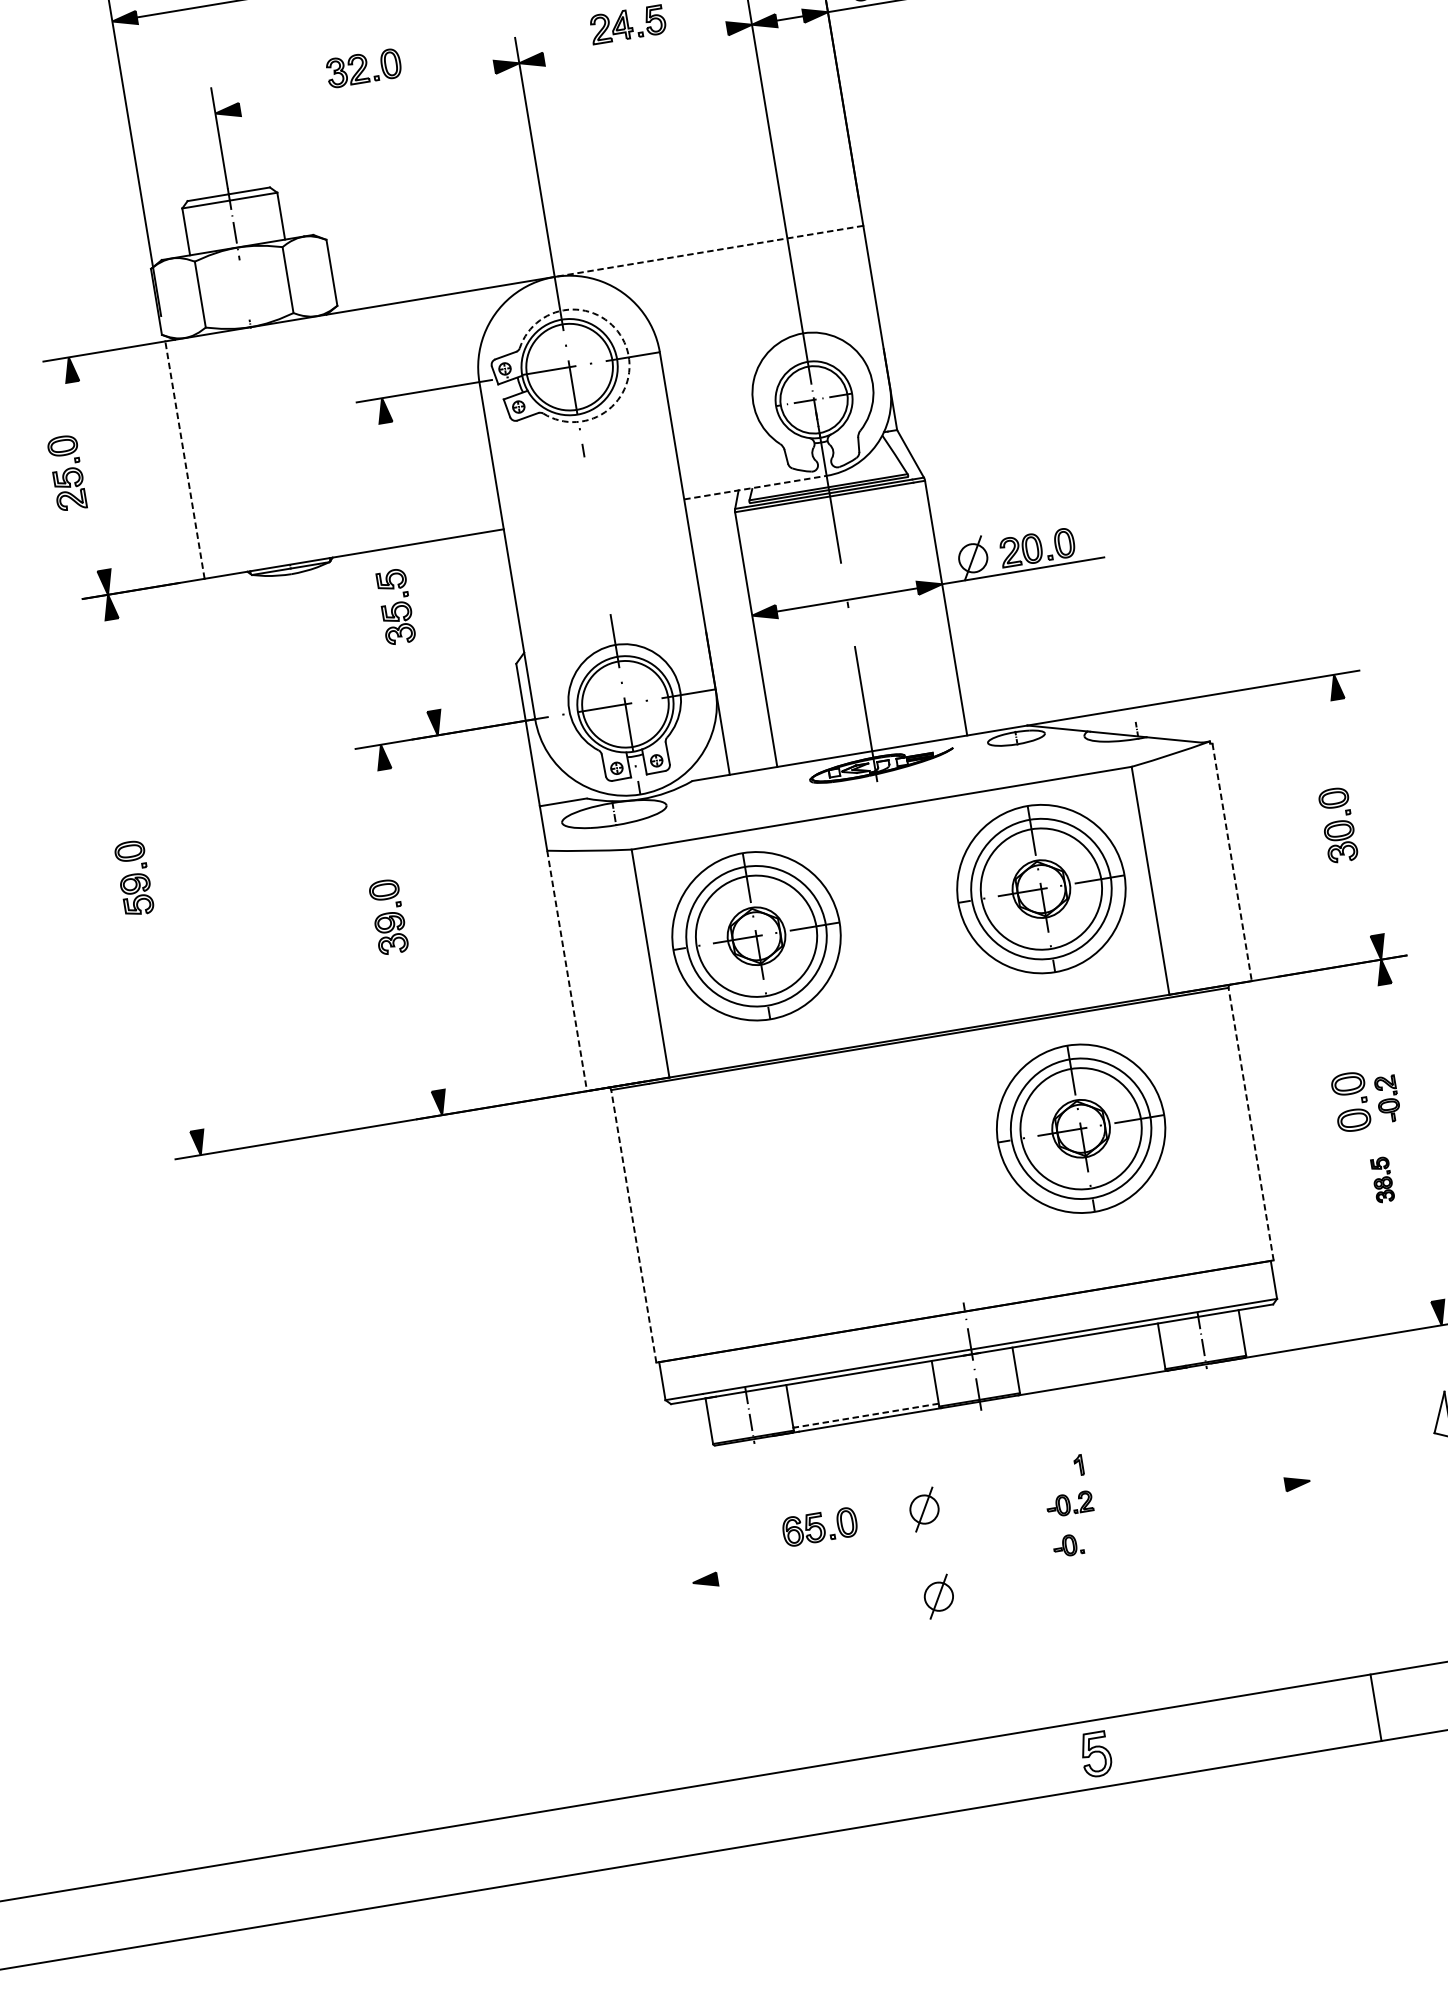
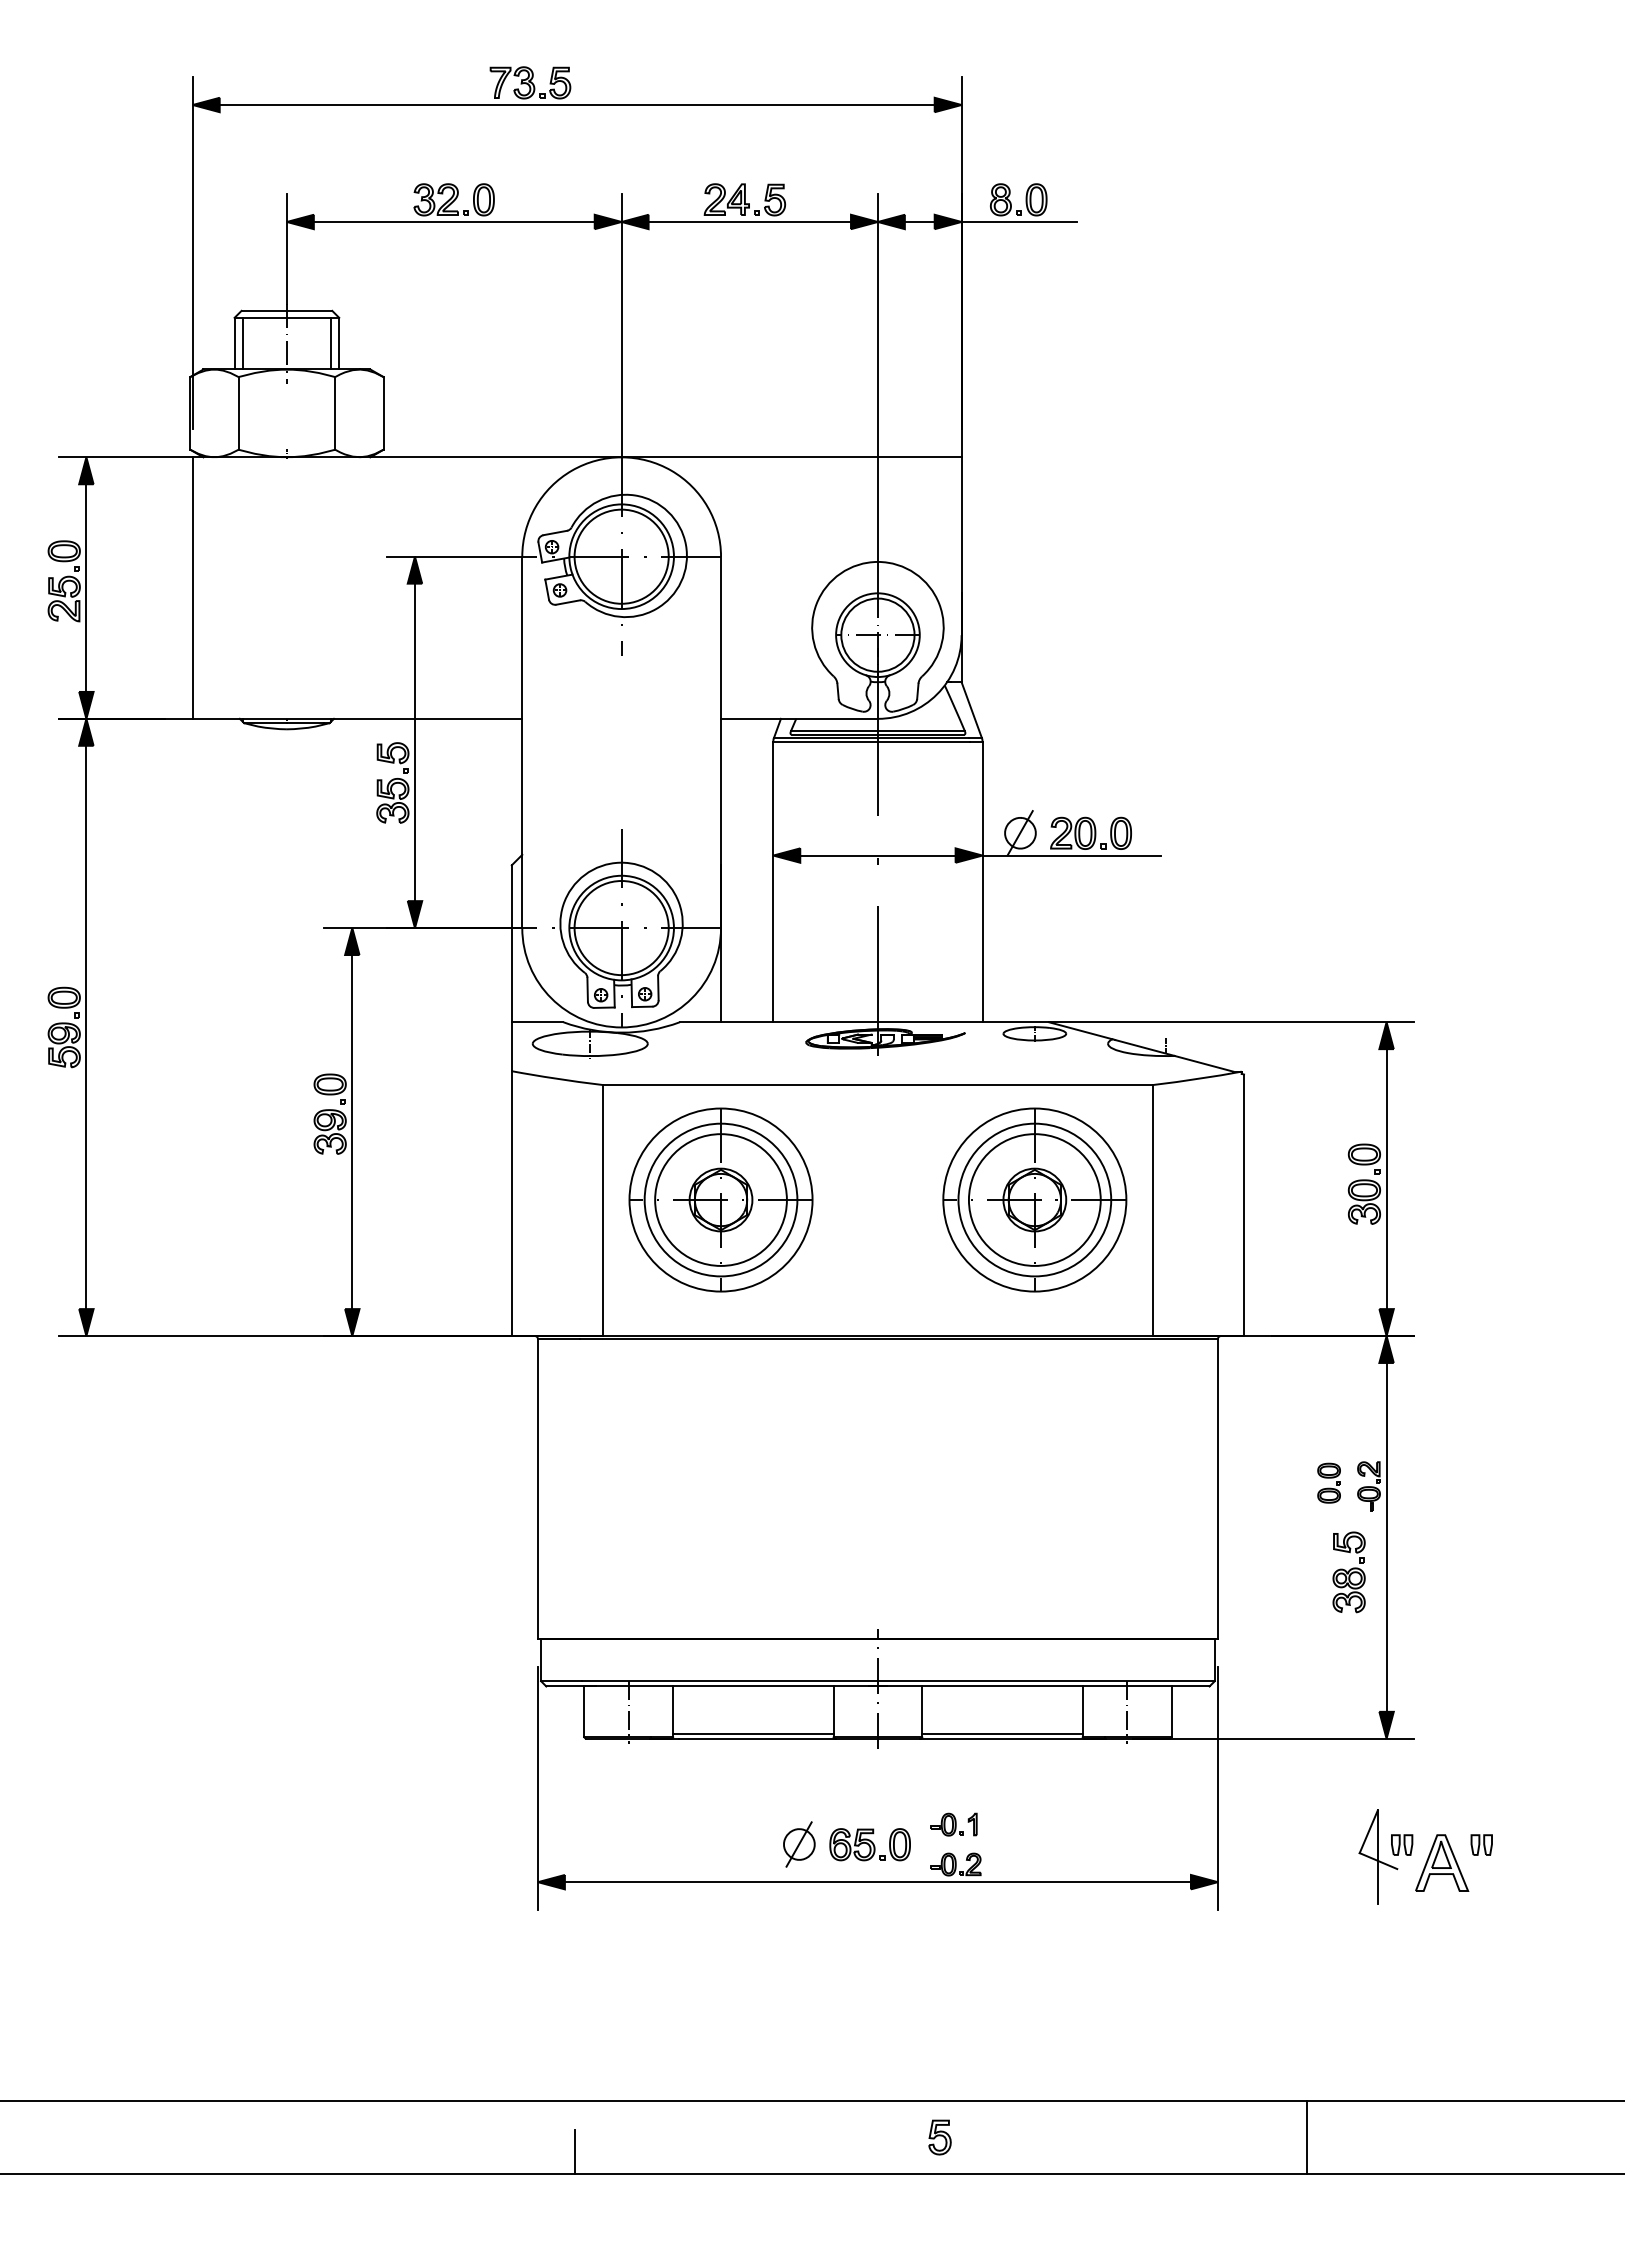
line: (635, 43) -> (749, 221), added
line: (366, 88) -> (453, 221), added
line: (273, 217) -> (330, 343), added
line: (194, 230) -> (243, 343), added
line: (708, 251) -> (791, 457), dashed -> solid
arc: (625, 346) -> (685, 544), dashed -> solid
line: (184, 460) -> (192, 588), dashed -> solid
line: (88, 475) -> (86, 587), added
line: (755, 487) -> (799, 718), dashed -> solid
line: (409, 566) -> (414, 742), added
line: (1357, 817) -> (1386, 1179), added
line: (1232, 862) -> (1244, 1205), dashed -> solid
line: (154, 874) -> (86, 1027), added
line: (411, 930) -> (352, 1132), added
line: (566, 971) -> (511, 1204), dashed -> solid
part: (1350, 1101) -> (1328, 1482), size x0.62
line: (1250, 1123) -> (1217, 1488), dashed -> solid
part: (1080, 1128) -> (1034, 1463), removed
line: (1411, 1141) -> (1386, 1536), added
part: (1382, 1180) -> (1348, 1572), size x1.67
line: (633, 1225) -> (537, 1488), dashed -> solid
line: (1092, 1378) -> (1002, 1733), added
line: (1295, 1395) -> (1217, 1788), added
line: (866, 1415) -> (753, 1733), dashed -> solid
line: (678, 1498) -> (537, 1788), added
part: (819, 1526) -> (869, 1844), moved
line: (1001, 1532) -> (877, 1882), added
part: (1067, 1545) -> (946, 1824), moved
part: (939, 1596) -> (799, 1940), removed
line: (1376, 1707) -> (1307, 2136), moved
part: (1095, 1754) -> (939, 2137), size x0.71
line: (767, 1821) -> (575, 2151), added

